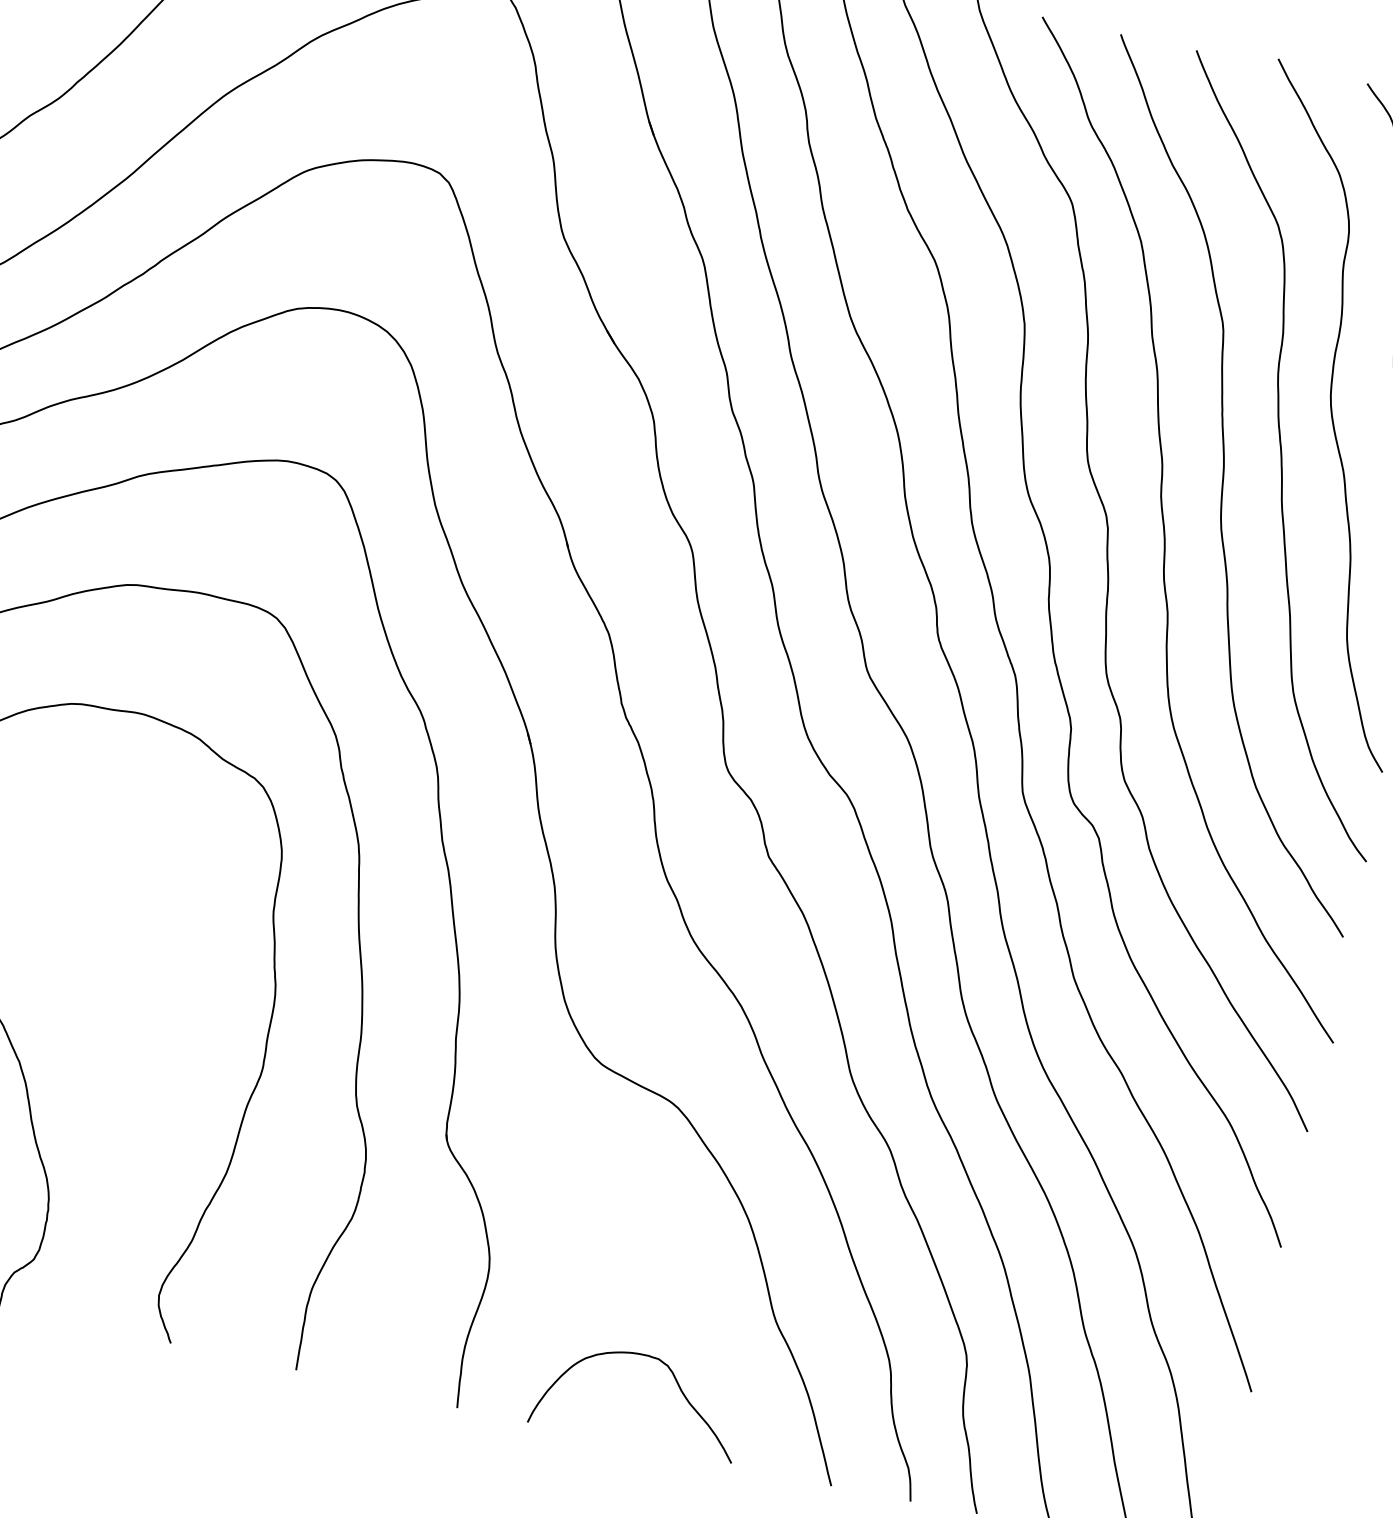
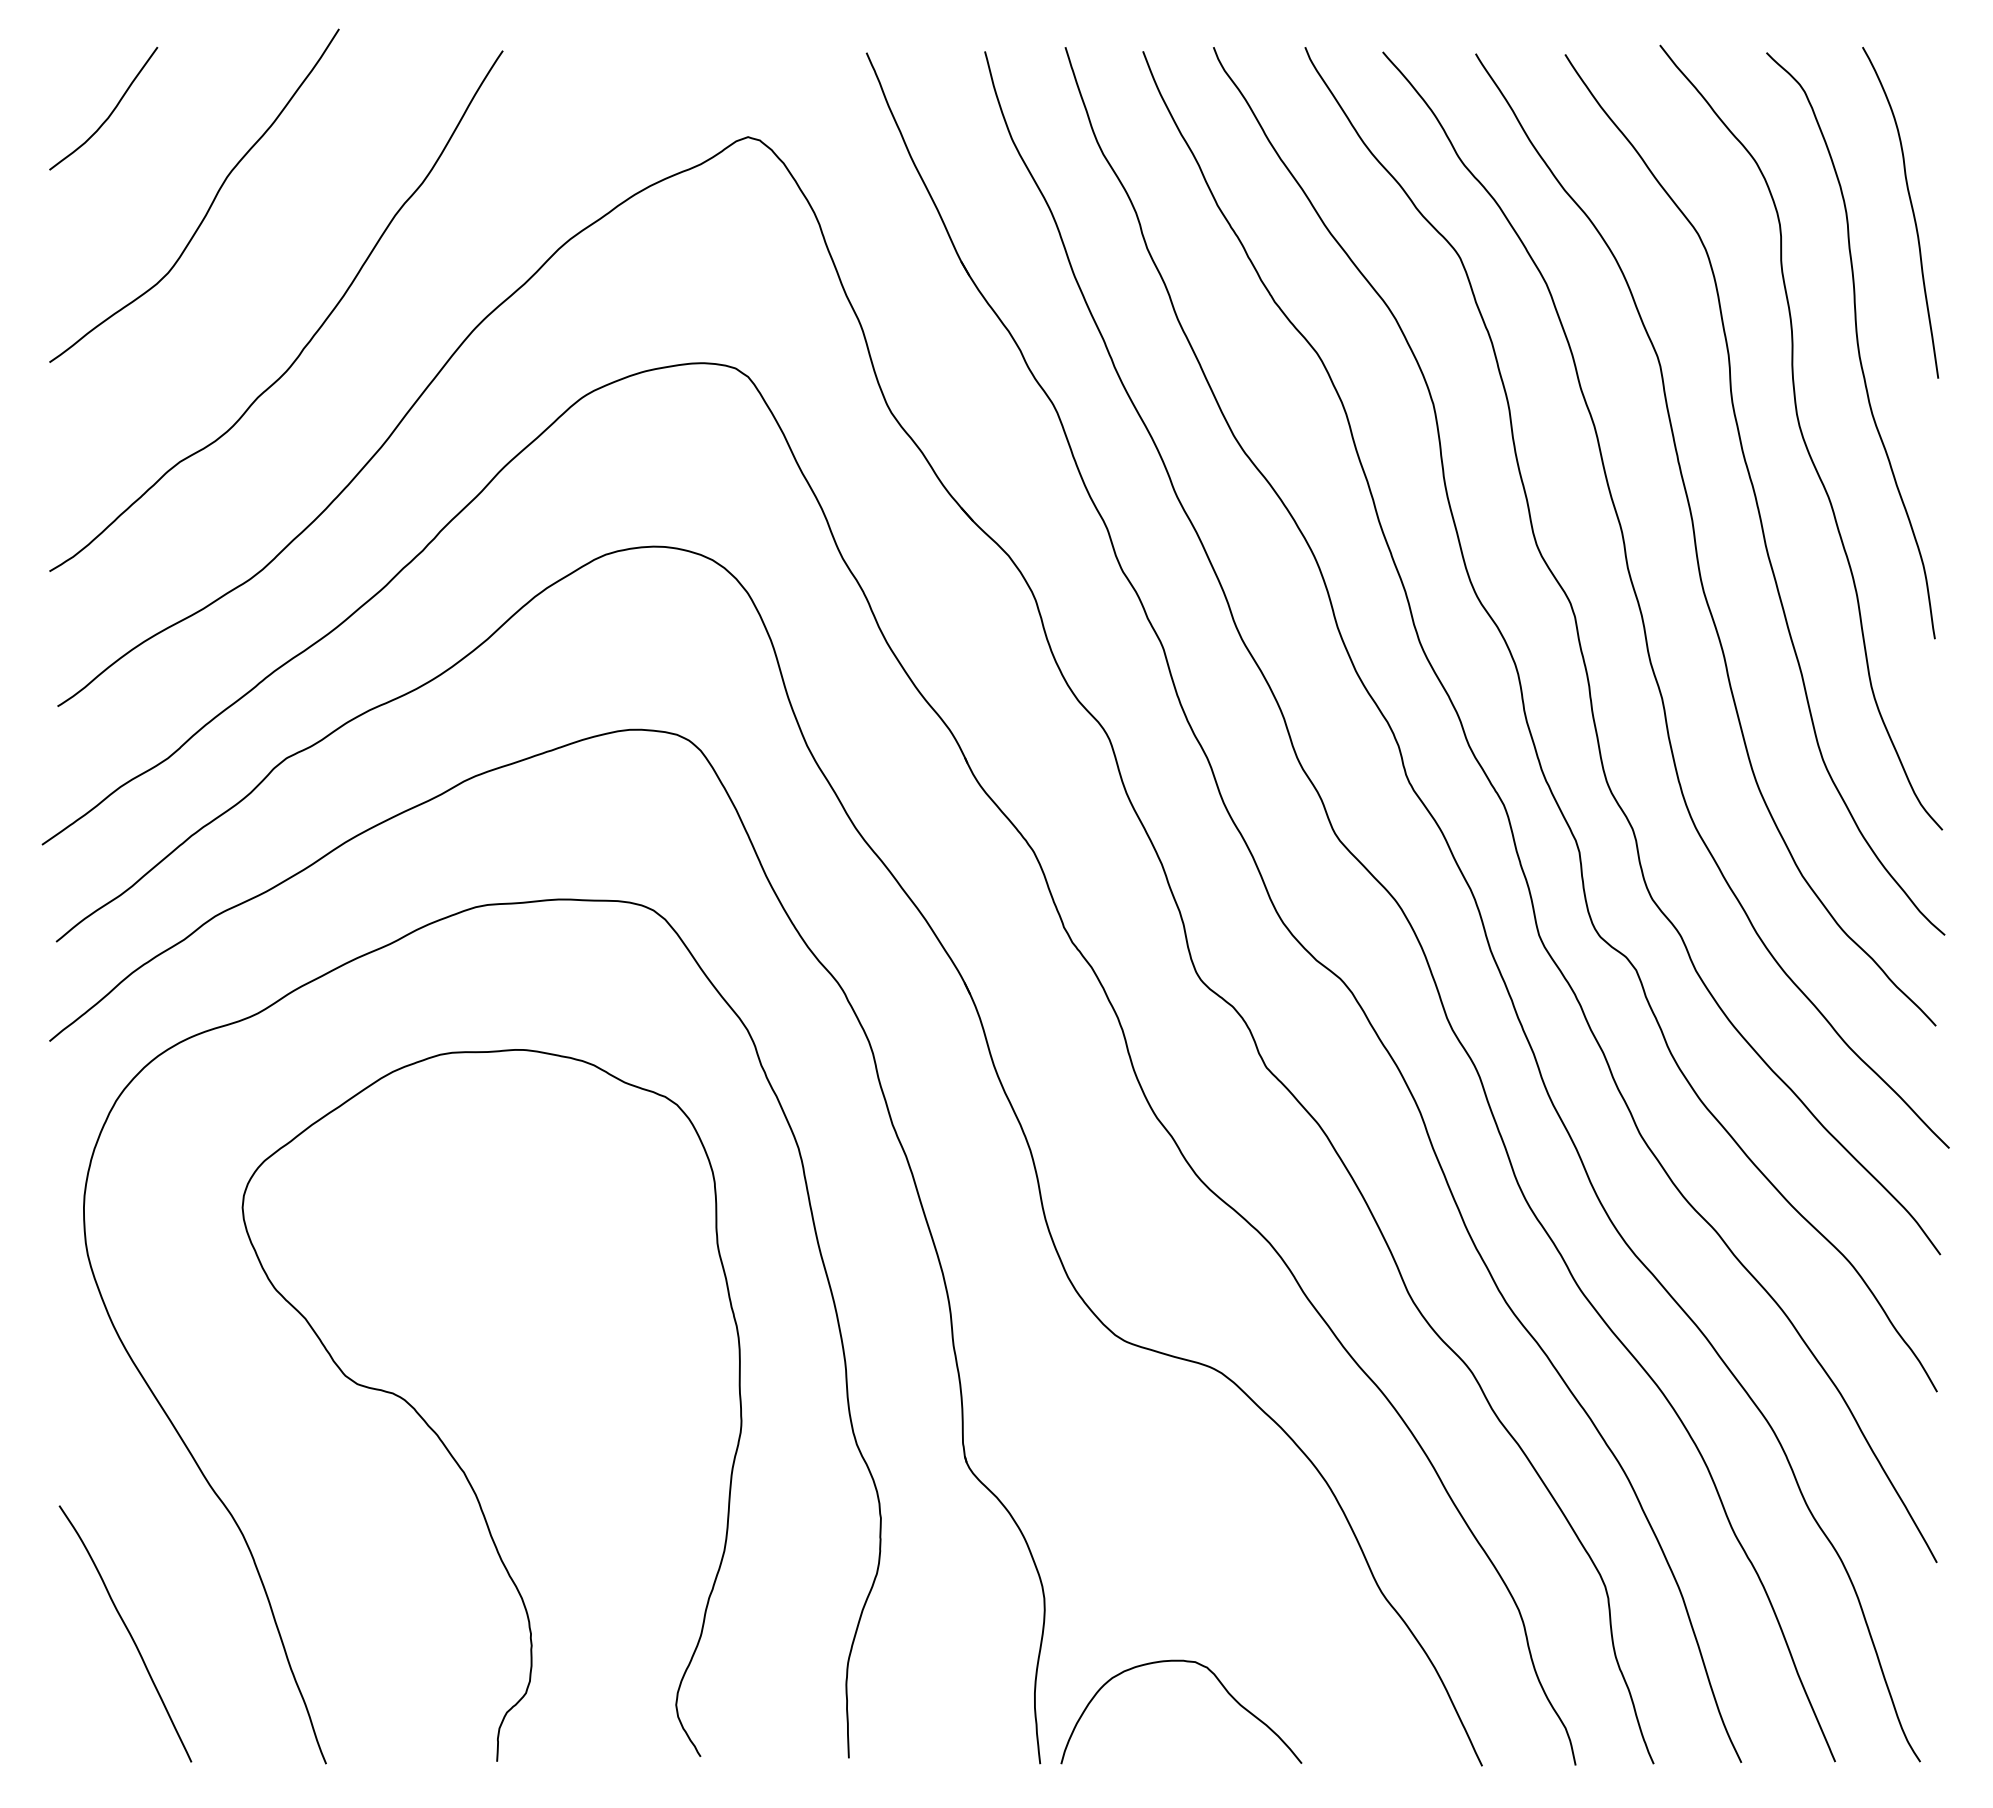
curve: (676, 1382) -> (1220, 1684), moved

